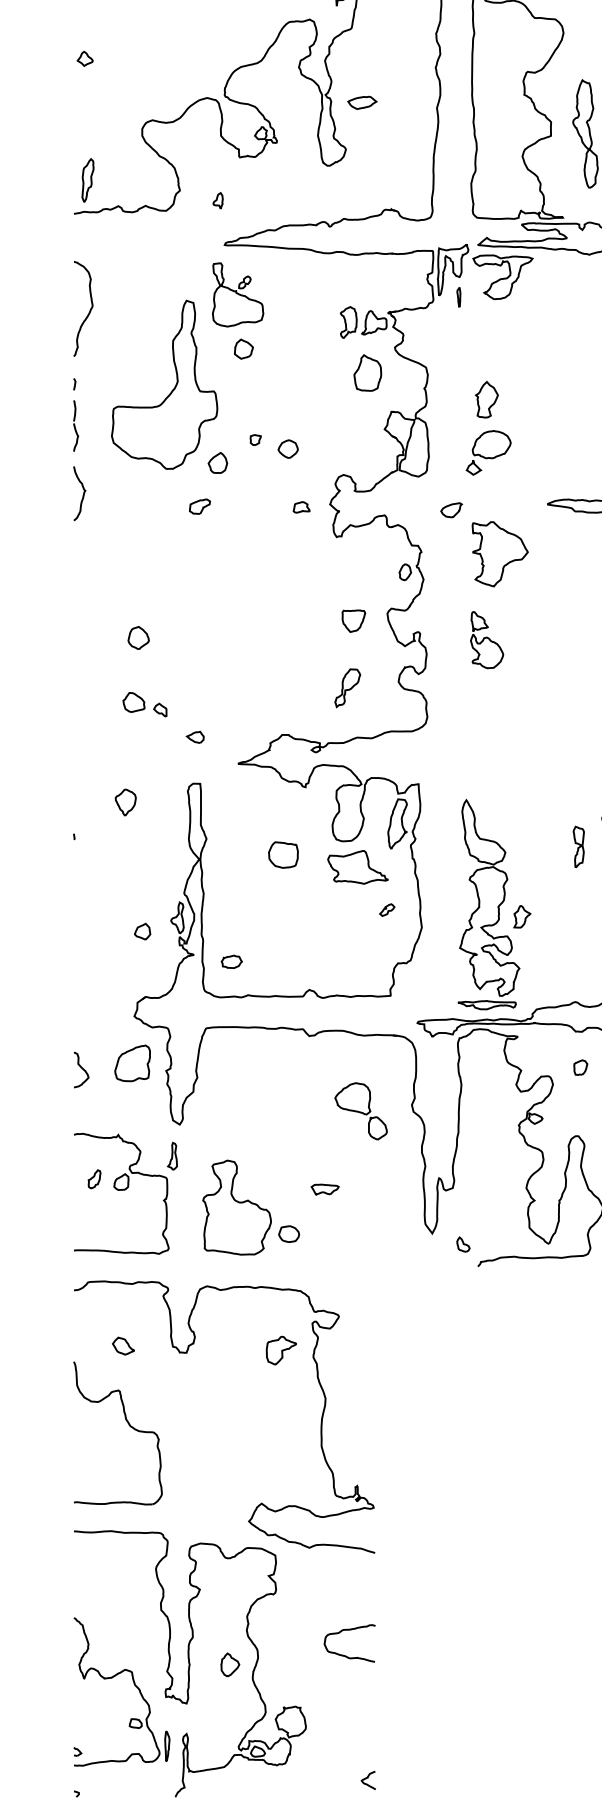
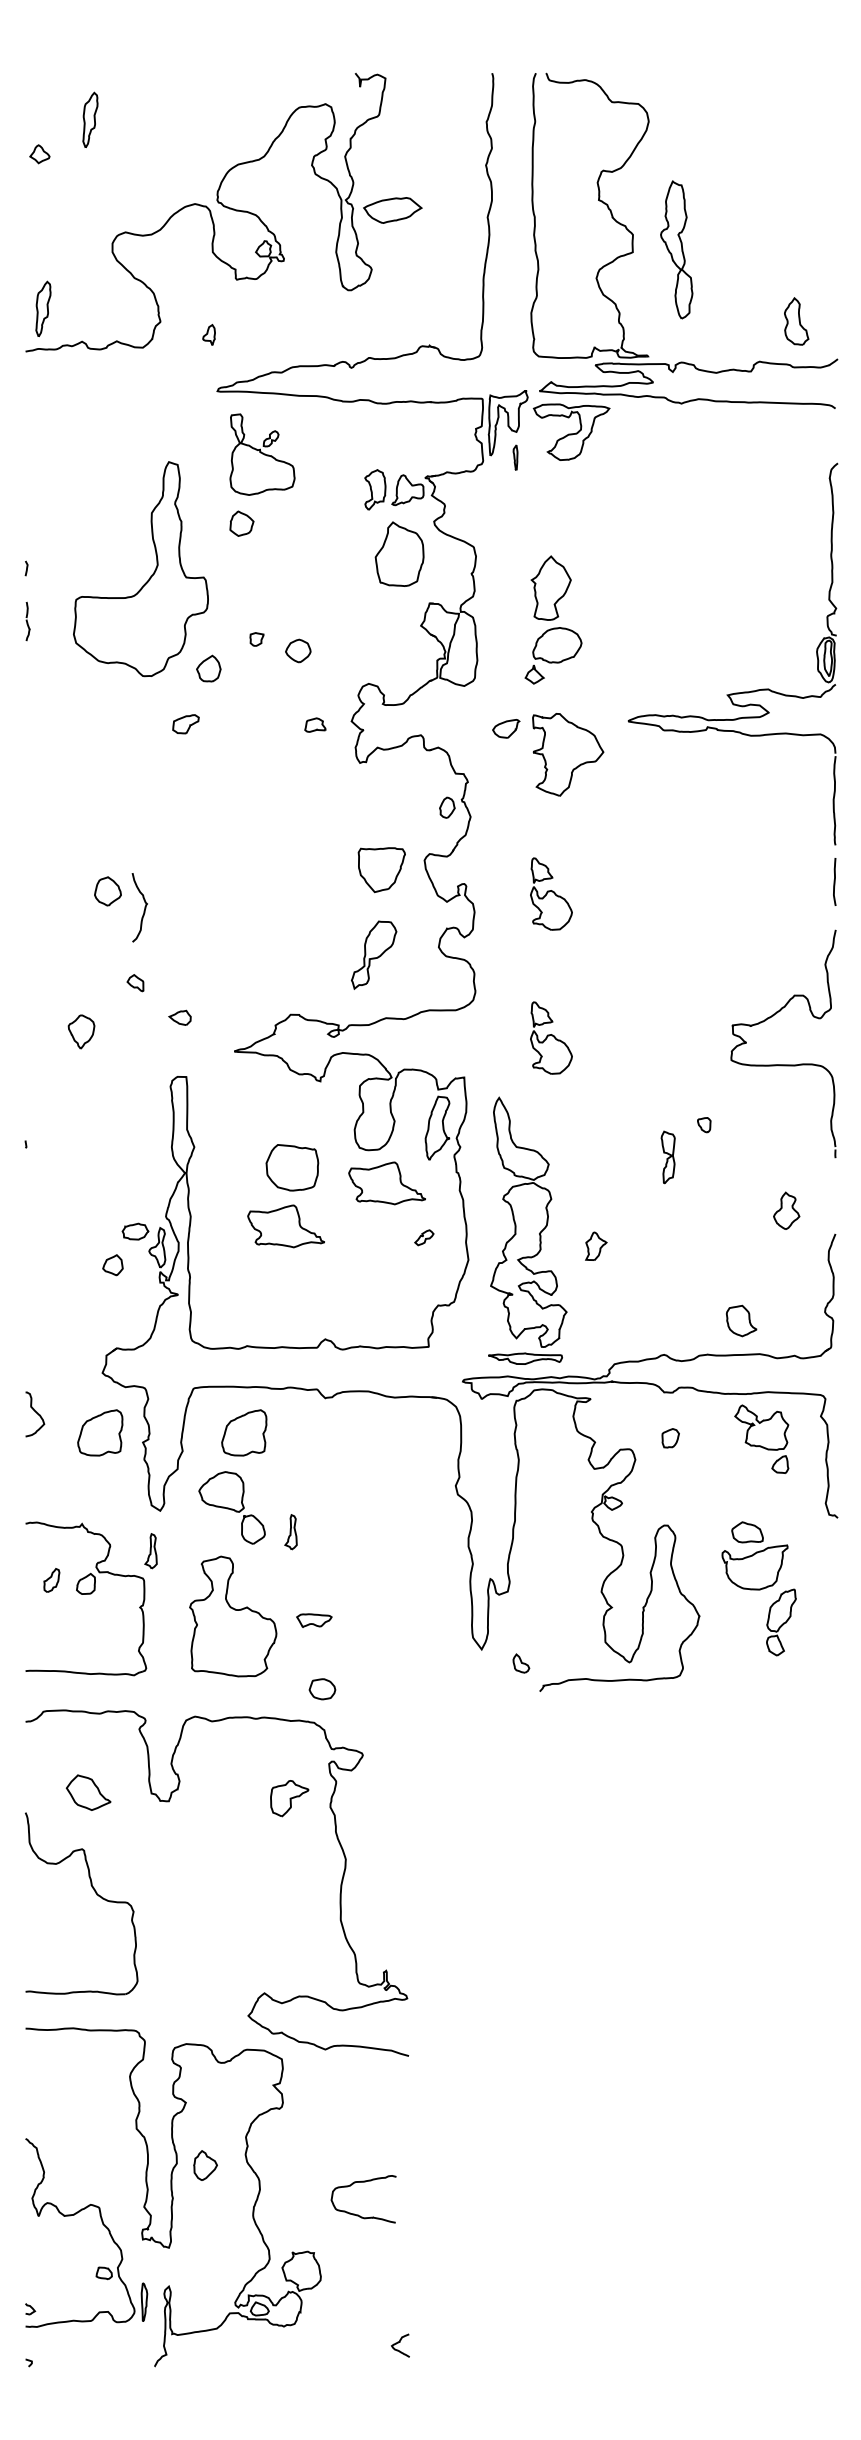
part: (124, 31) -> (90, 119), added
part: (362, 102) -> (392, 209), size x1.6
part: (238, 294) -> (262, 454), moved
curve: (89, 310) -> (45, 474), removed
part: (367, 372) -> (399, 553), size x1.4
part: (487, 399) -> (551, 587), size x1.4
part: (75, 425) -> (27, 621), size x0.6
curve: (83, 493) -> (144, 907), moved
part: (500, 554) -> (568, 754), moved
part: (353, 620) -> (381, 869), size x1.6
part: (347, 688) -> (373, 955), size x1.4
part: (133, 702) -> (101, 973), removed
part: (487, 752) -> (551, 1037), added
part: (125, 802) -> (81, 1031), moved
part: (282, 854) -> (291, 1167), size x1.4
part: (278, 901) -> (285, 1226), added
part: (488, 904) -> (527, 1230), moved
part: (231, 961) -> (135, 1231), moved
part: (245, 1063) -> (244, 1432), added
curve: (82, 1069) -> (36, 1413), moved
part: (360, 1111) -> (231, 1507), moved
part: (282, 1141) -> (290, 1532), added
part: (325, 1189) -> (314, 1620), moved
part: (289, 1234) -> (322, 1689), moved
part: (123, 1345) -> (88, 1792), size x1.6
curve: (345, 1655) -> (358, 2214), moved
part: (230, 1664) -> (205, 2165), moved

